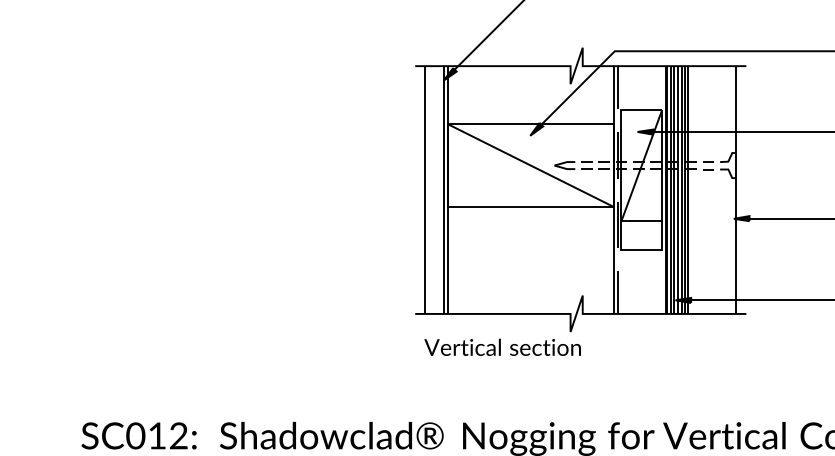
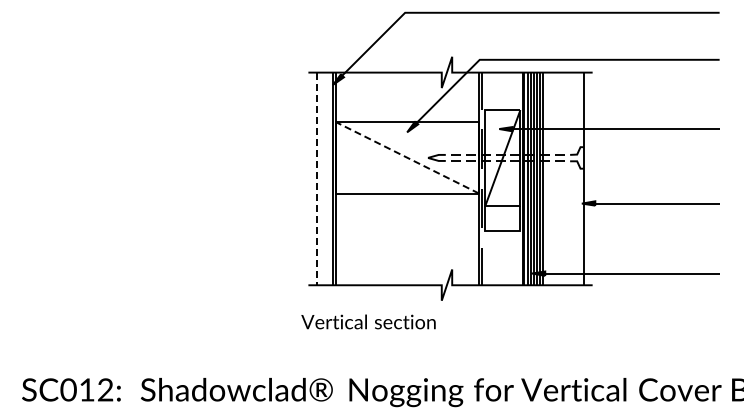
line: (530, 165) -> (407, 157), solid -> dashed
line: (425, 190) -> (317, 179), solid -> dashed
text: (502, 346) -> (368, 321), moved

